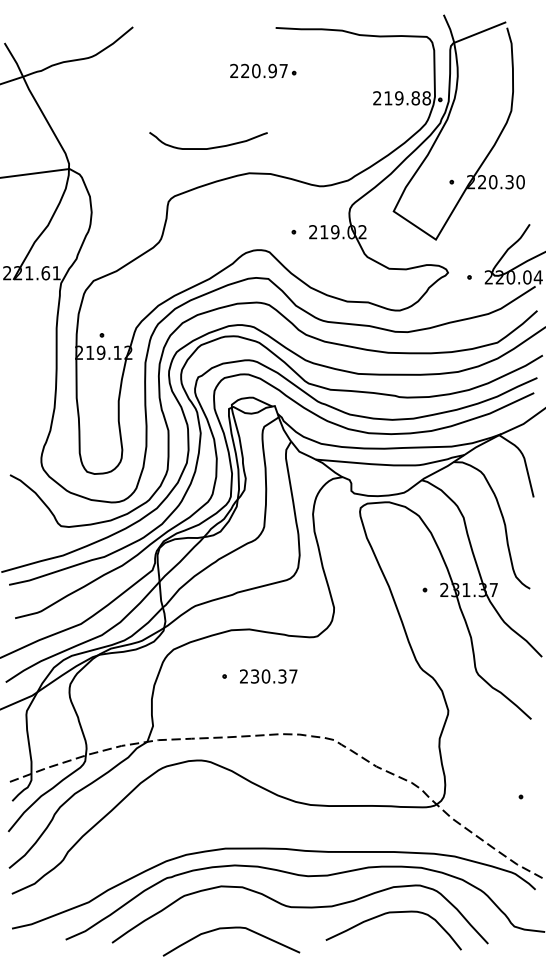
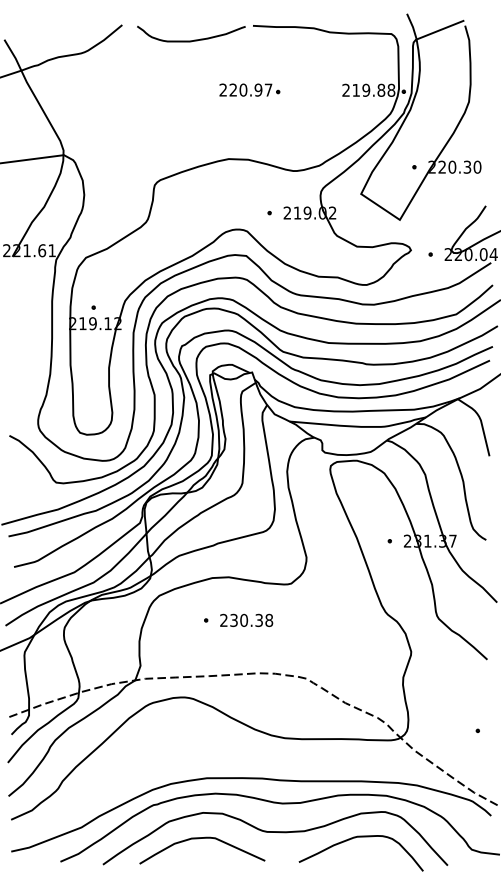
part: (263, 70) -> (250, 89), moved
curve: (208, 147) -> (191, 40), moved
text: (293, 676) -> (269, 620), 230.37 -> 230.38
curve: (231, 928) -> (202, 838), moved

